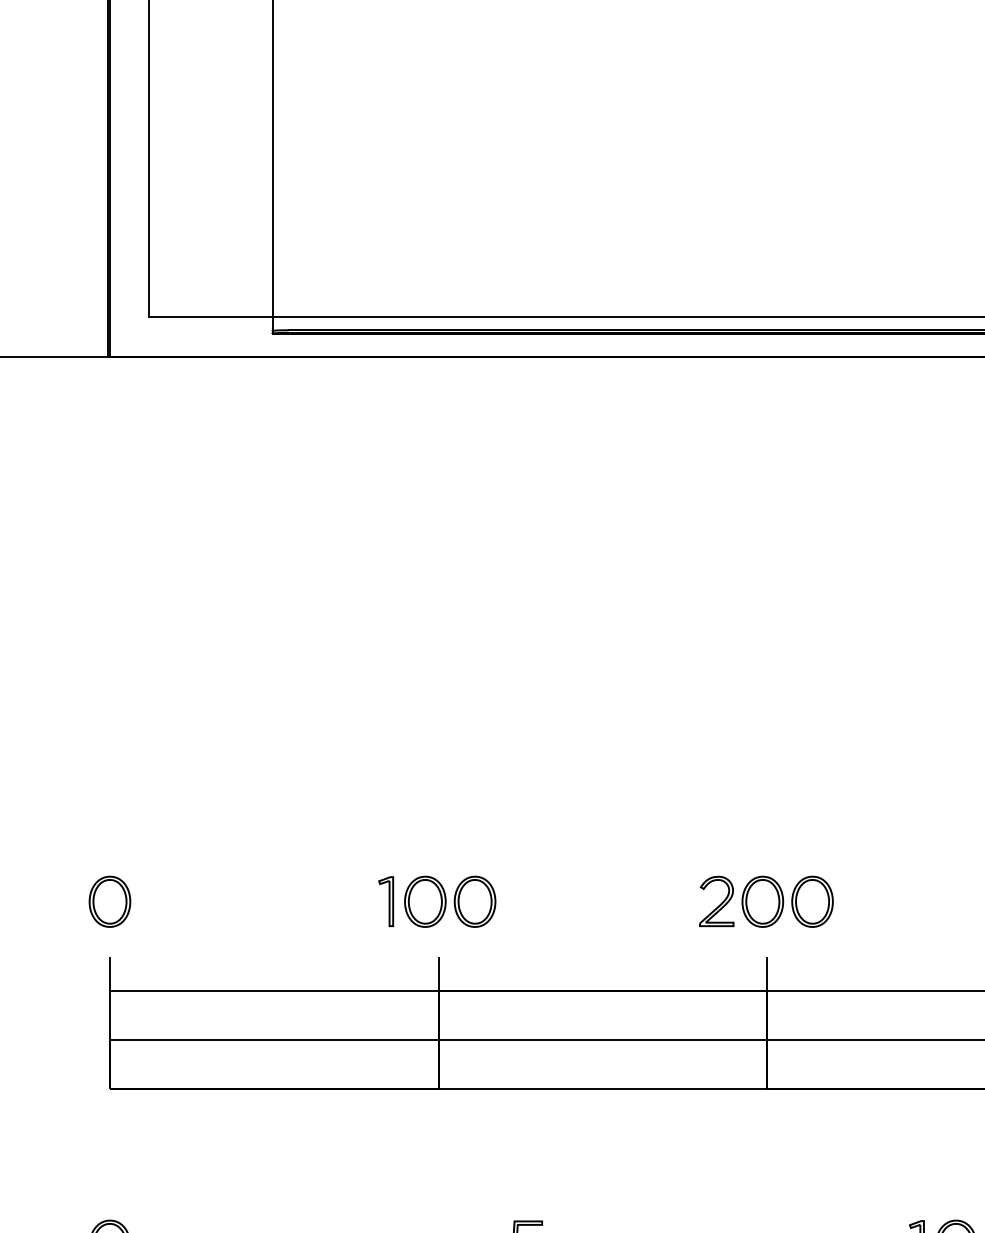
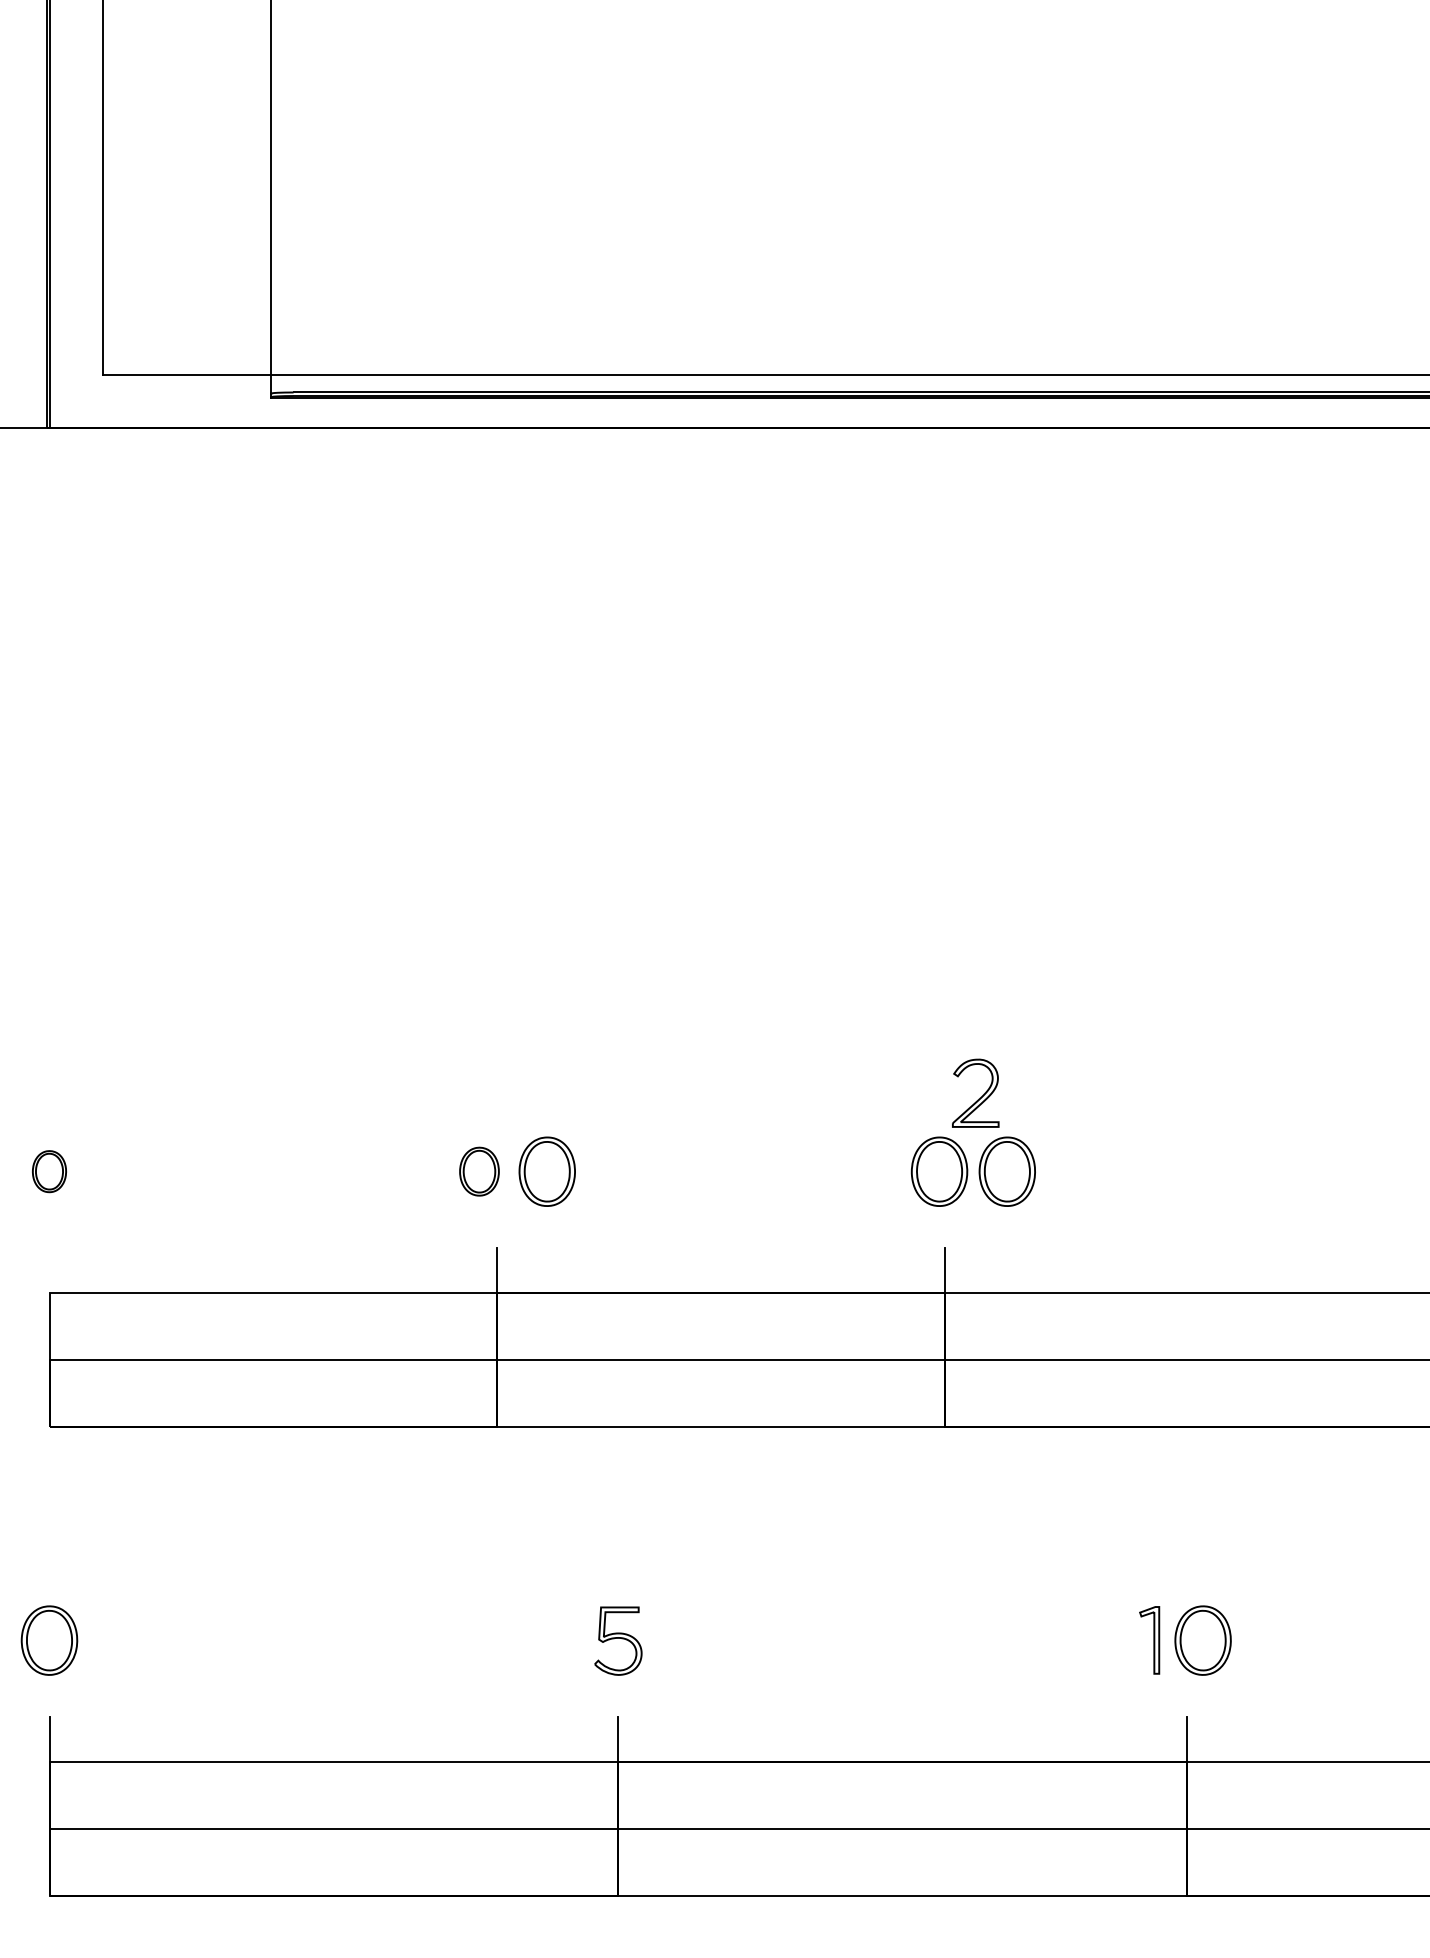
part: (109, 901) -> (49, 1171), size x0.6
part: (385, 901) -> (425, 1171), removed
part: (425, 901) -> (479, 1171), size x0.7
part: (718, 905) -> (978, 1098), moved
line: (109, 973) -> (49, 1269), removed

